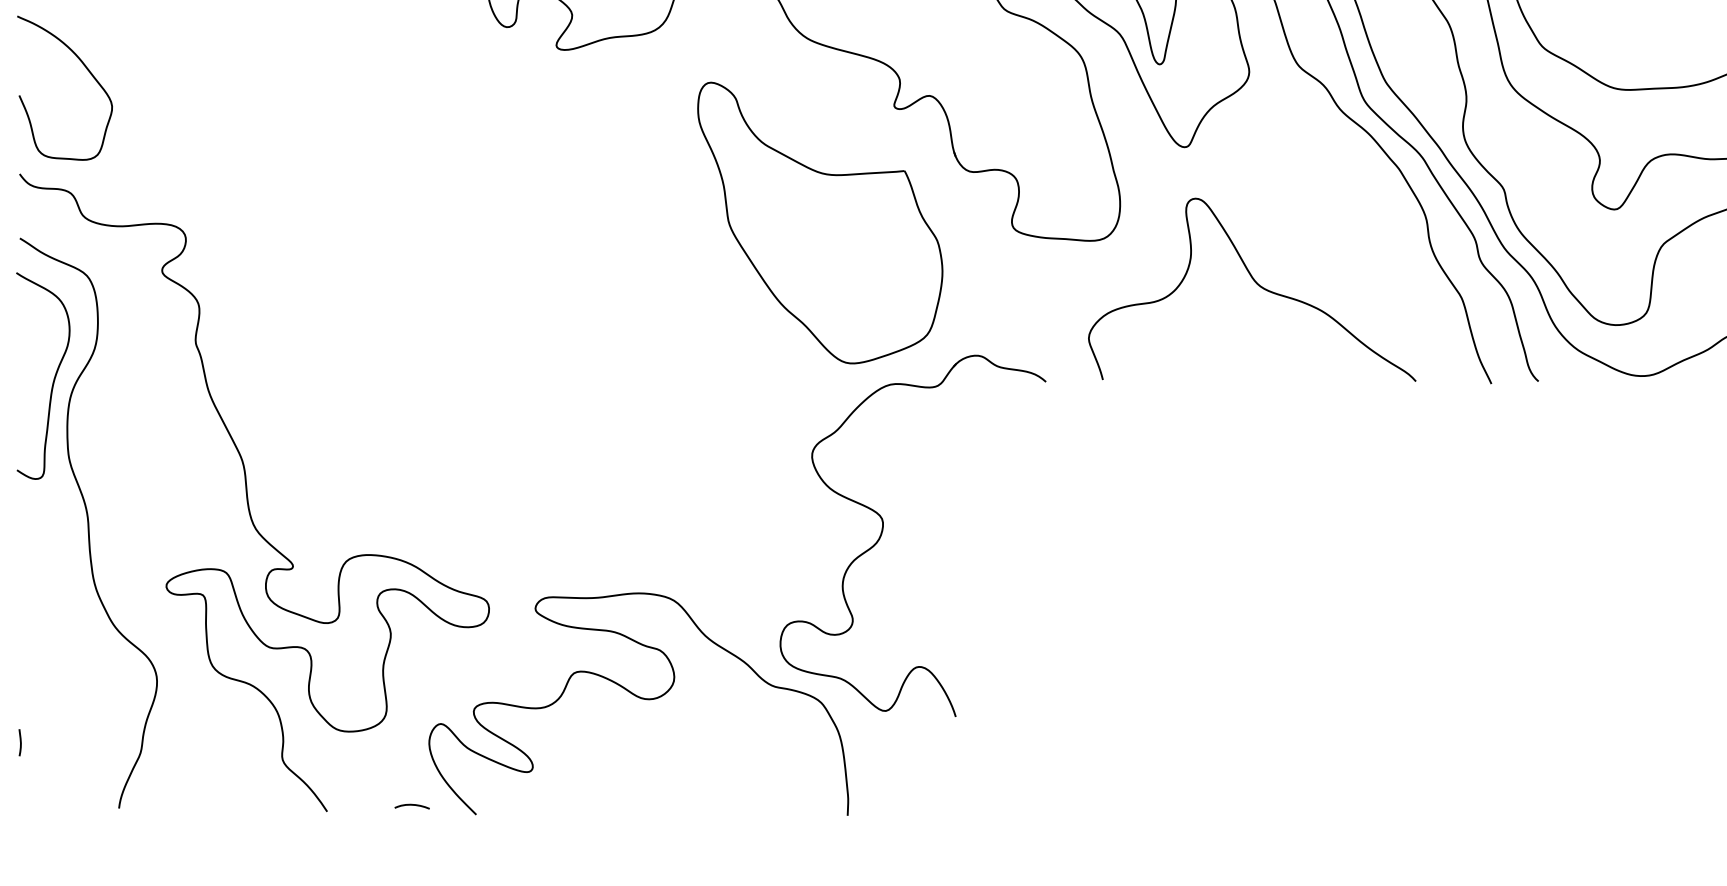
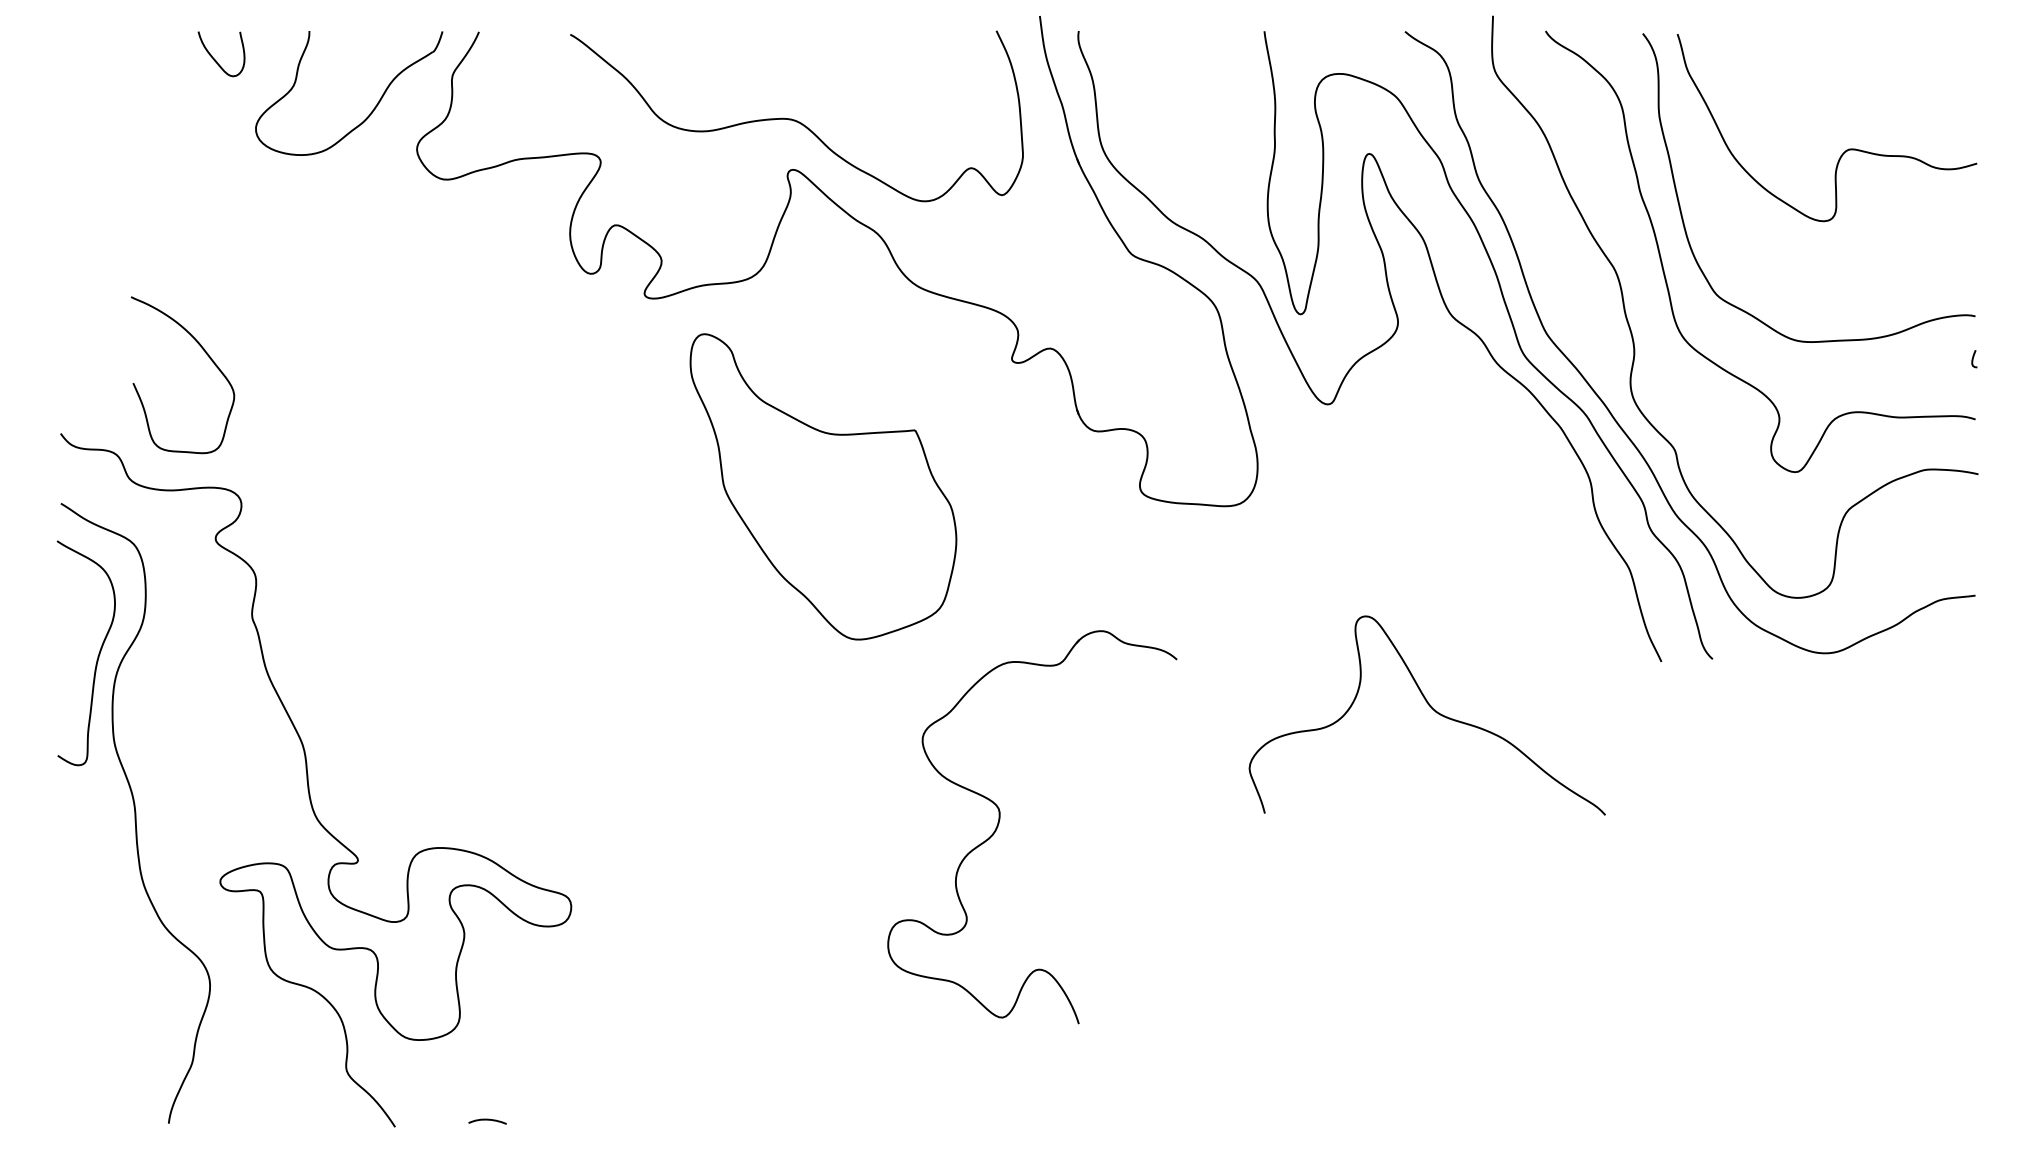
curve: (88, 71) -> (208, 357), moved
part: (820, 222) -> (823, 486), moved
curve: (1257, 284) -> (1432, 709), moved
curve: (640, 698) -> (735, 1004), removed
line: (20, 742) -> (61, 1051), removed

